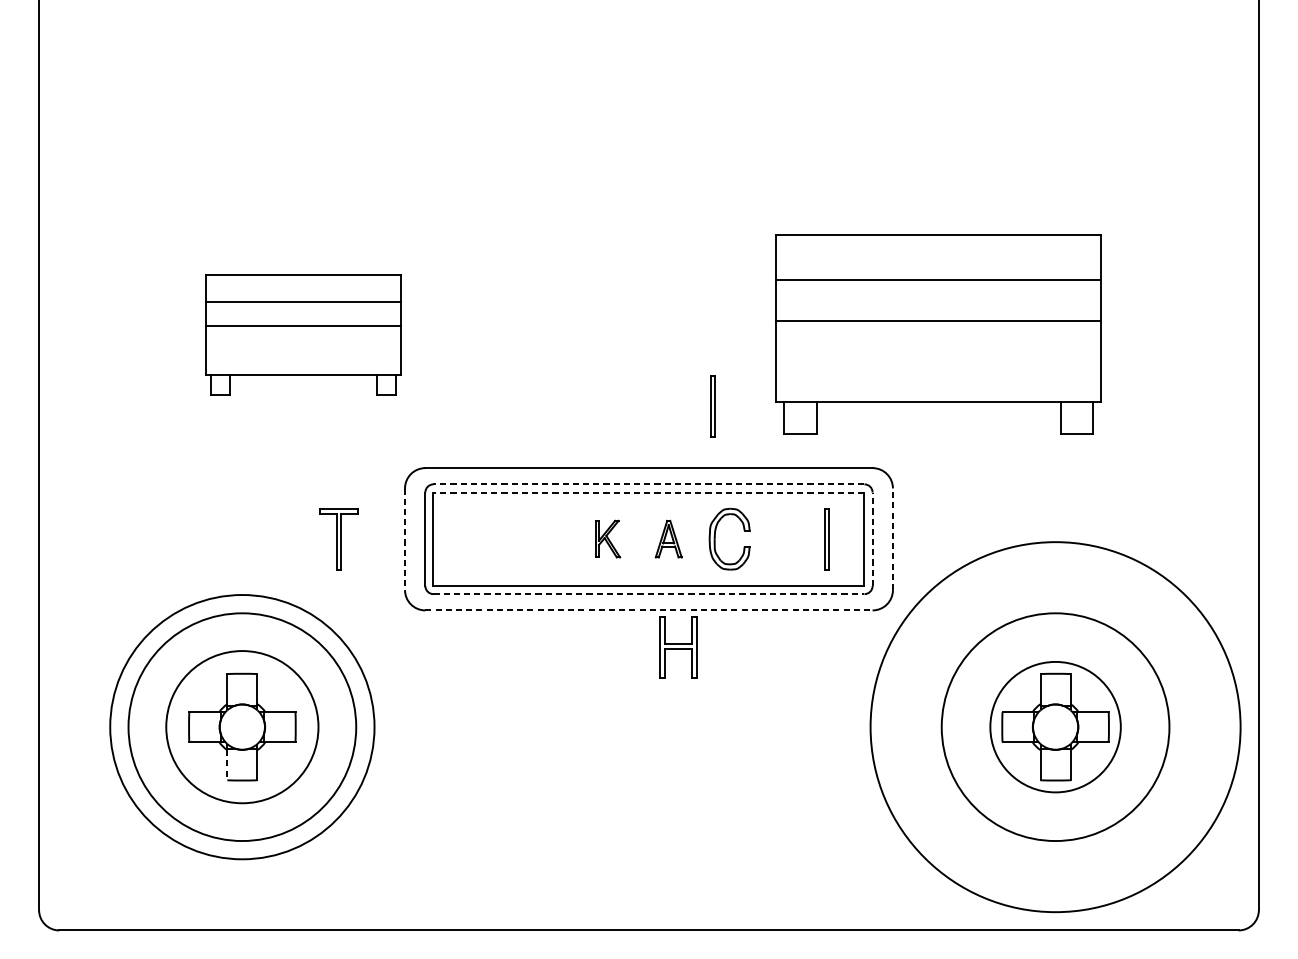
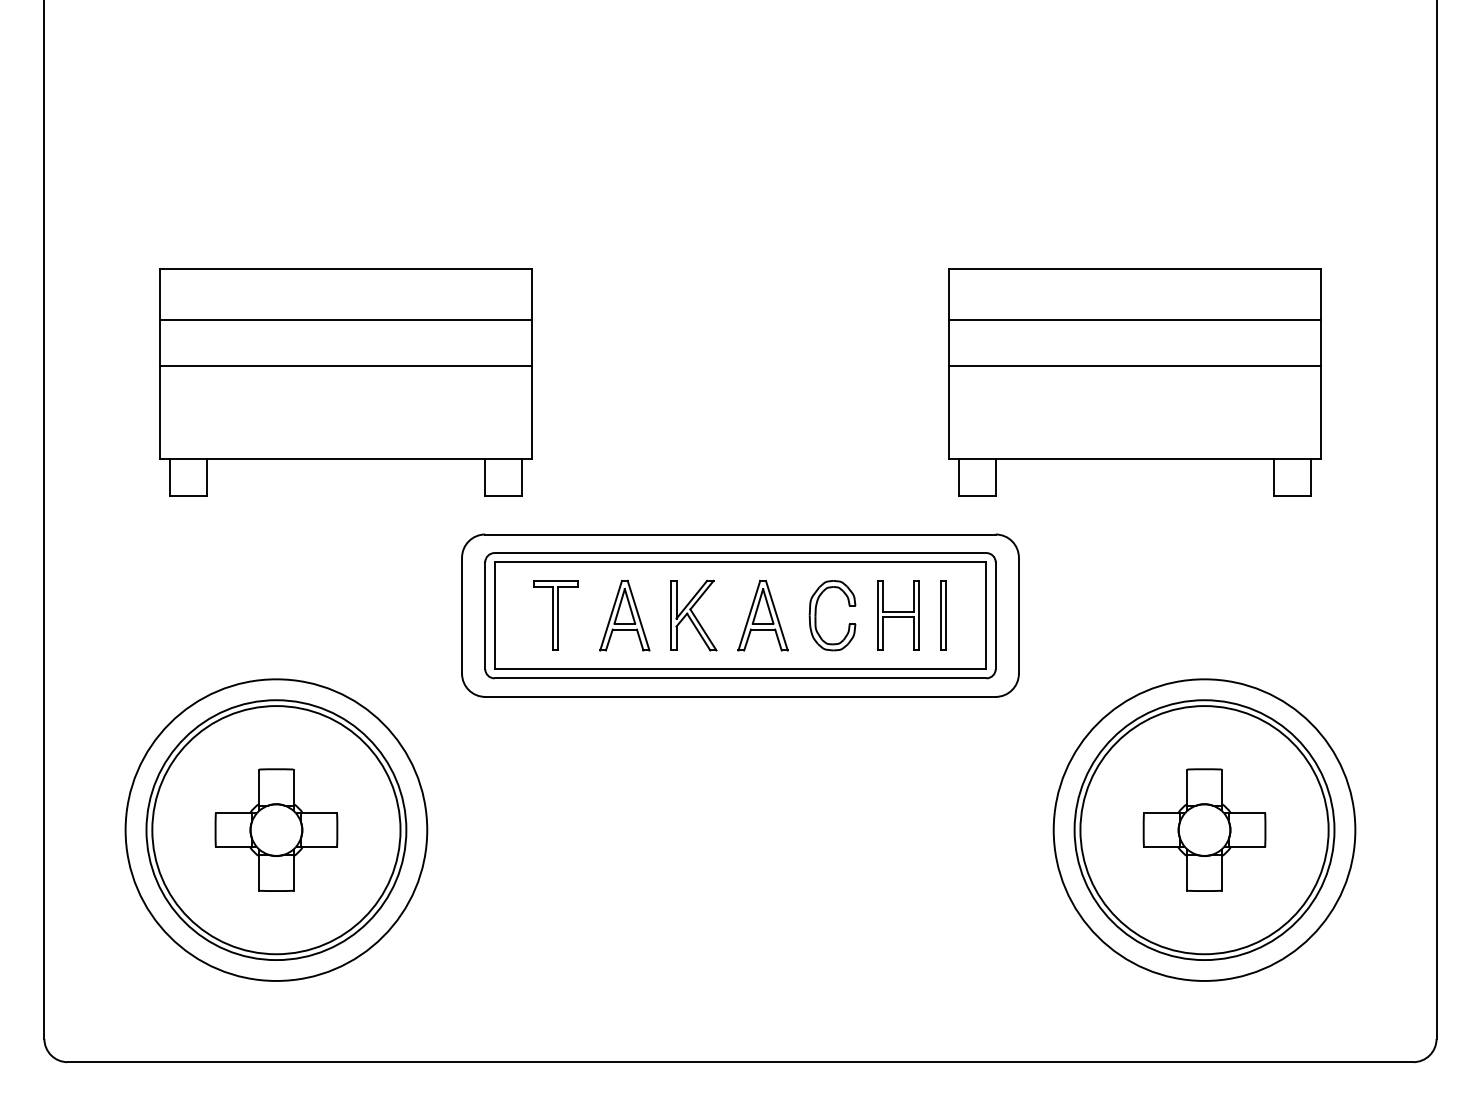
part: (302, 334) -> (345, 382), size x1.67
part: (938, 334) -> (1134, 382), moved
part: (712, 405) -> (813, 463), removed
line: (649, 484) -> (740, 553), dashed -> solid
line: (649, 492) -> (740, 562), dashed -> solid
part: (338, 539) -> (555, 615), moved
line: (405, 539) -> (462, 616), dashed -> solid
part: (547, 539) -> (624, 615), added
part: (607, 539) -> (693, 615), size x1.67
part: (668, 539) -> (762, 615), size x1.67
line: (872, 539) -> (995, 615), dashed -> solid
line: (892, 539) -> (1018, 615), dashed -> solid
line: (649, 594) -> (740, 678), dashed -> solid
line: (649, 610) -> (740, 696), dashed -> solid
part: (678, 647) -> (898, 615), moved
circle: (1055, 726) -> (1204, 829), size x0.71
circle: (242, 727) -> (276, 830), size x1.43
circle: (1055, 727) -> (1204, 830), size x1.67
line: (227, 766) -> (259, 874), dashed -> solid

